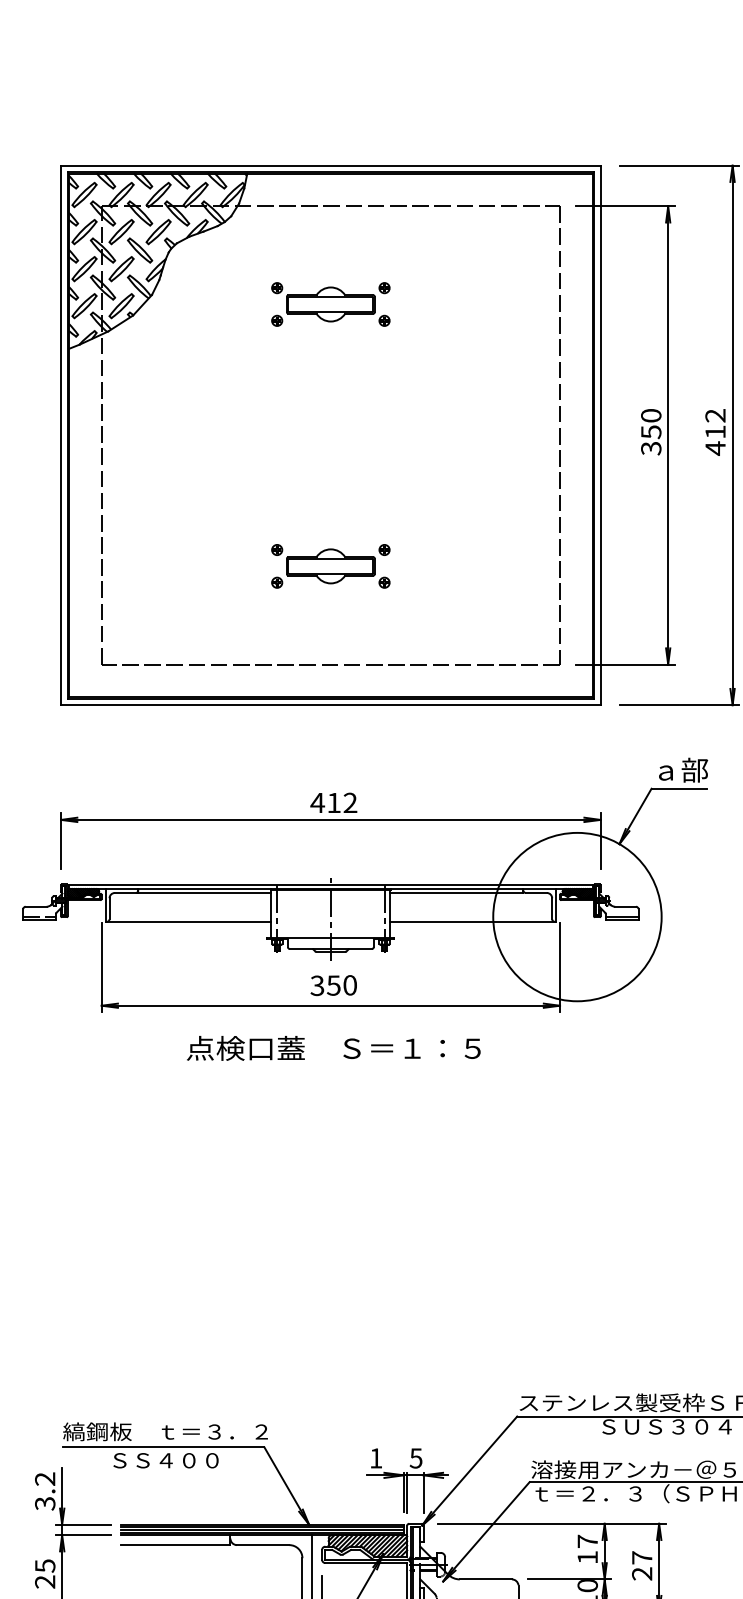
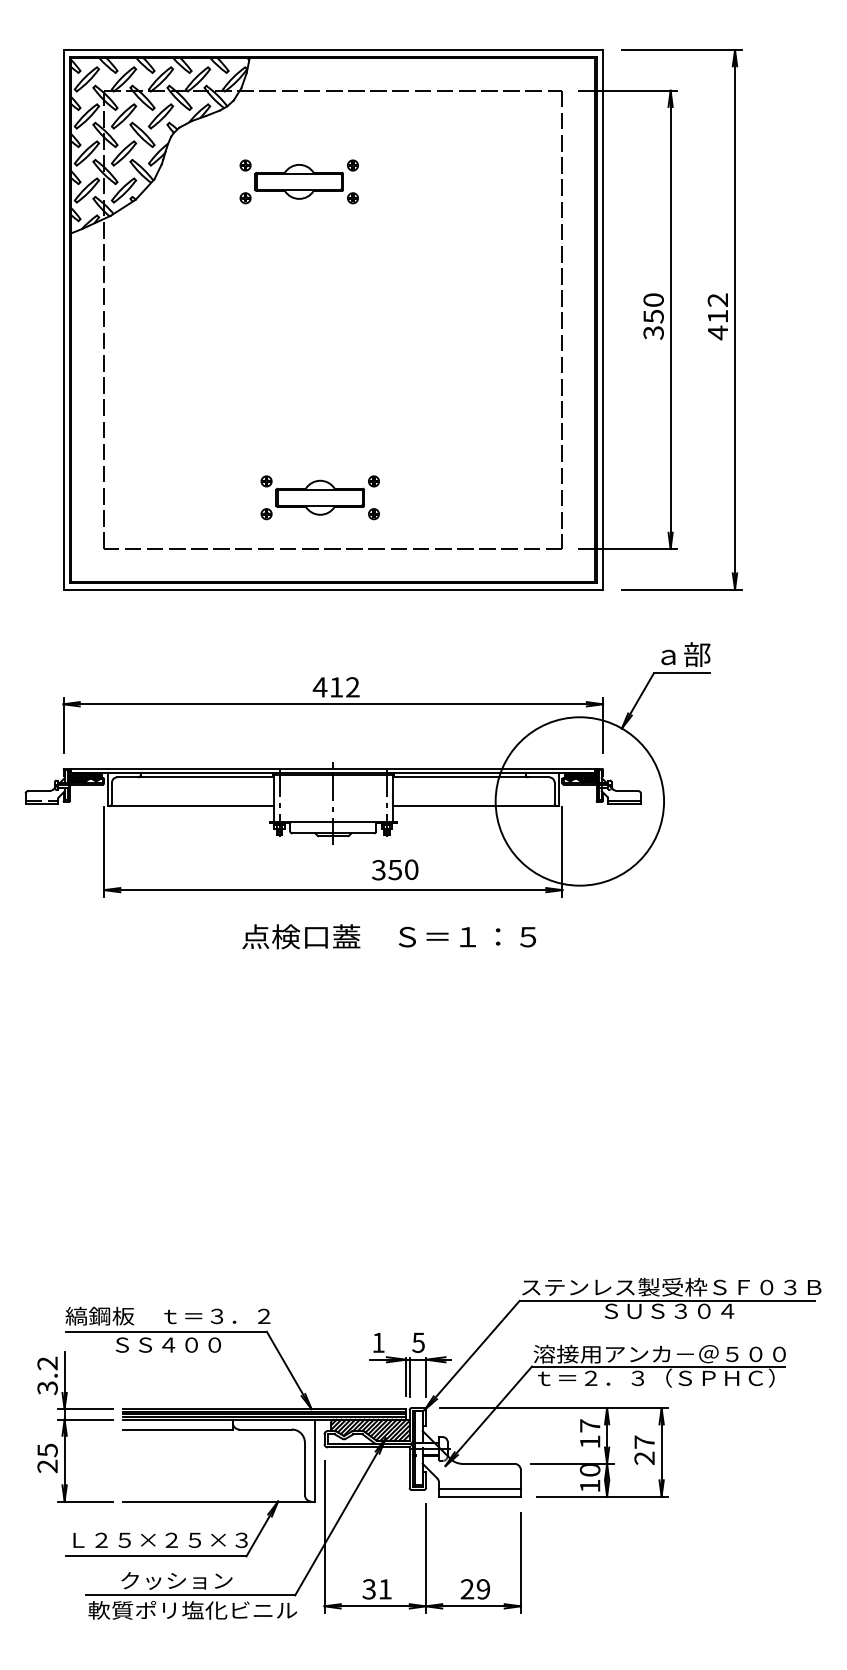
part: (330, 304) -> (298, 181), moved
part: (330, 566) -> (319, 497), moved
text: (334, 985) -> (395, 869), moved
text: (333, 1048) -> (388, 936), moved

